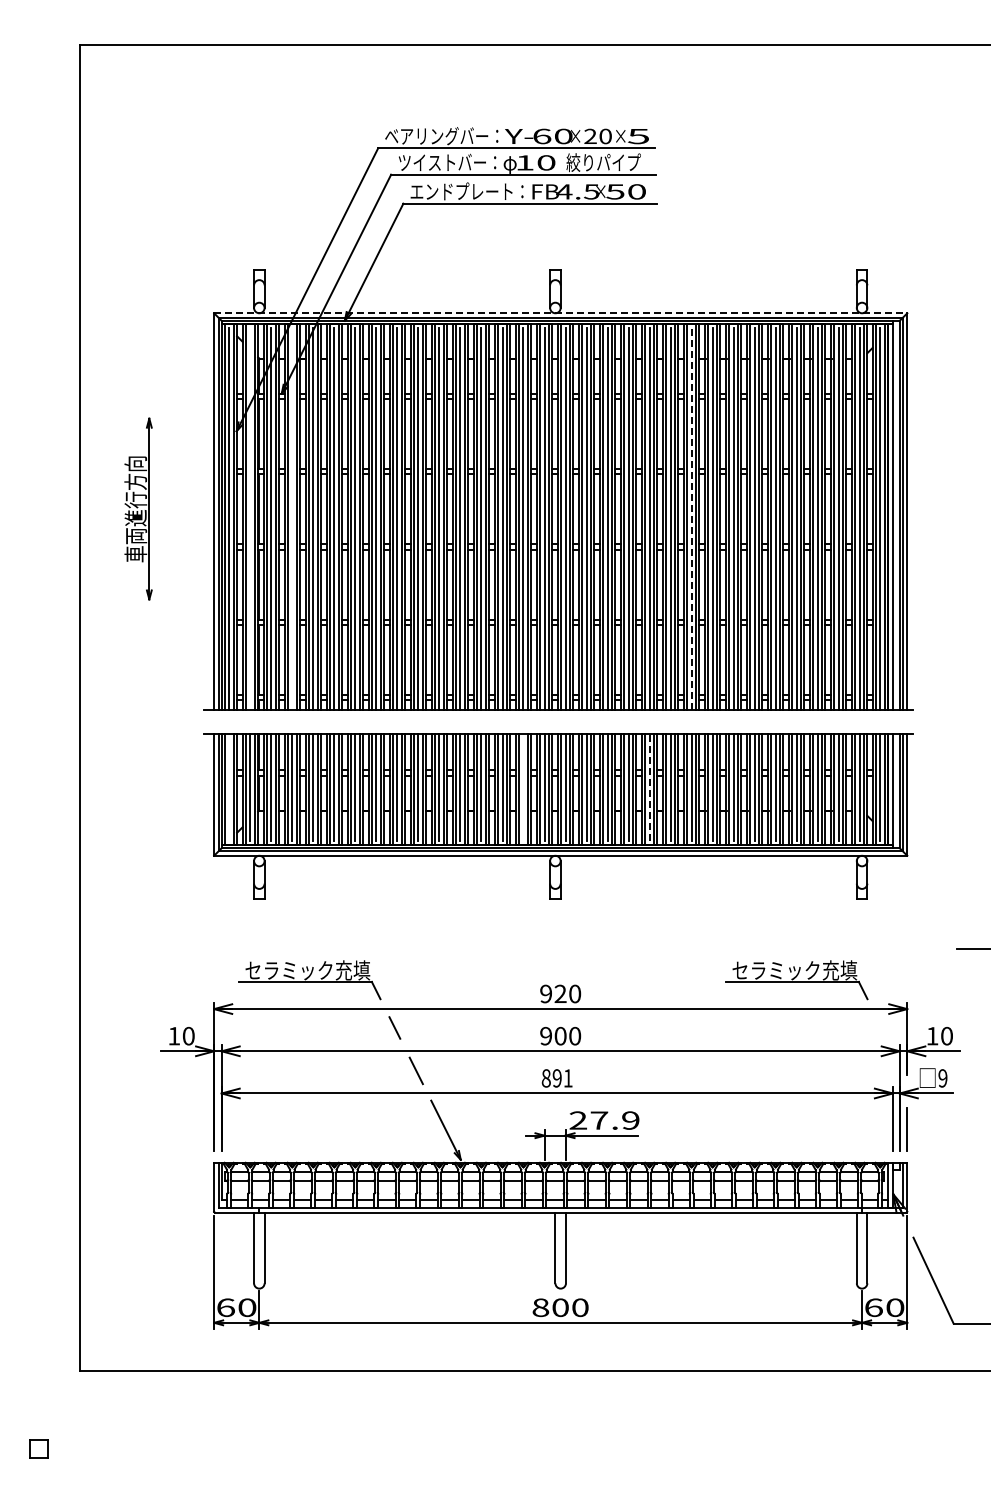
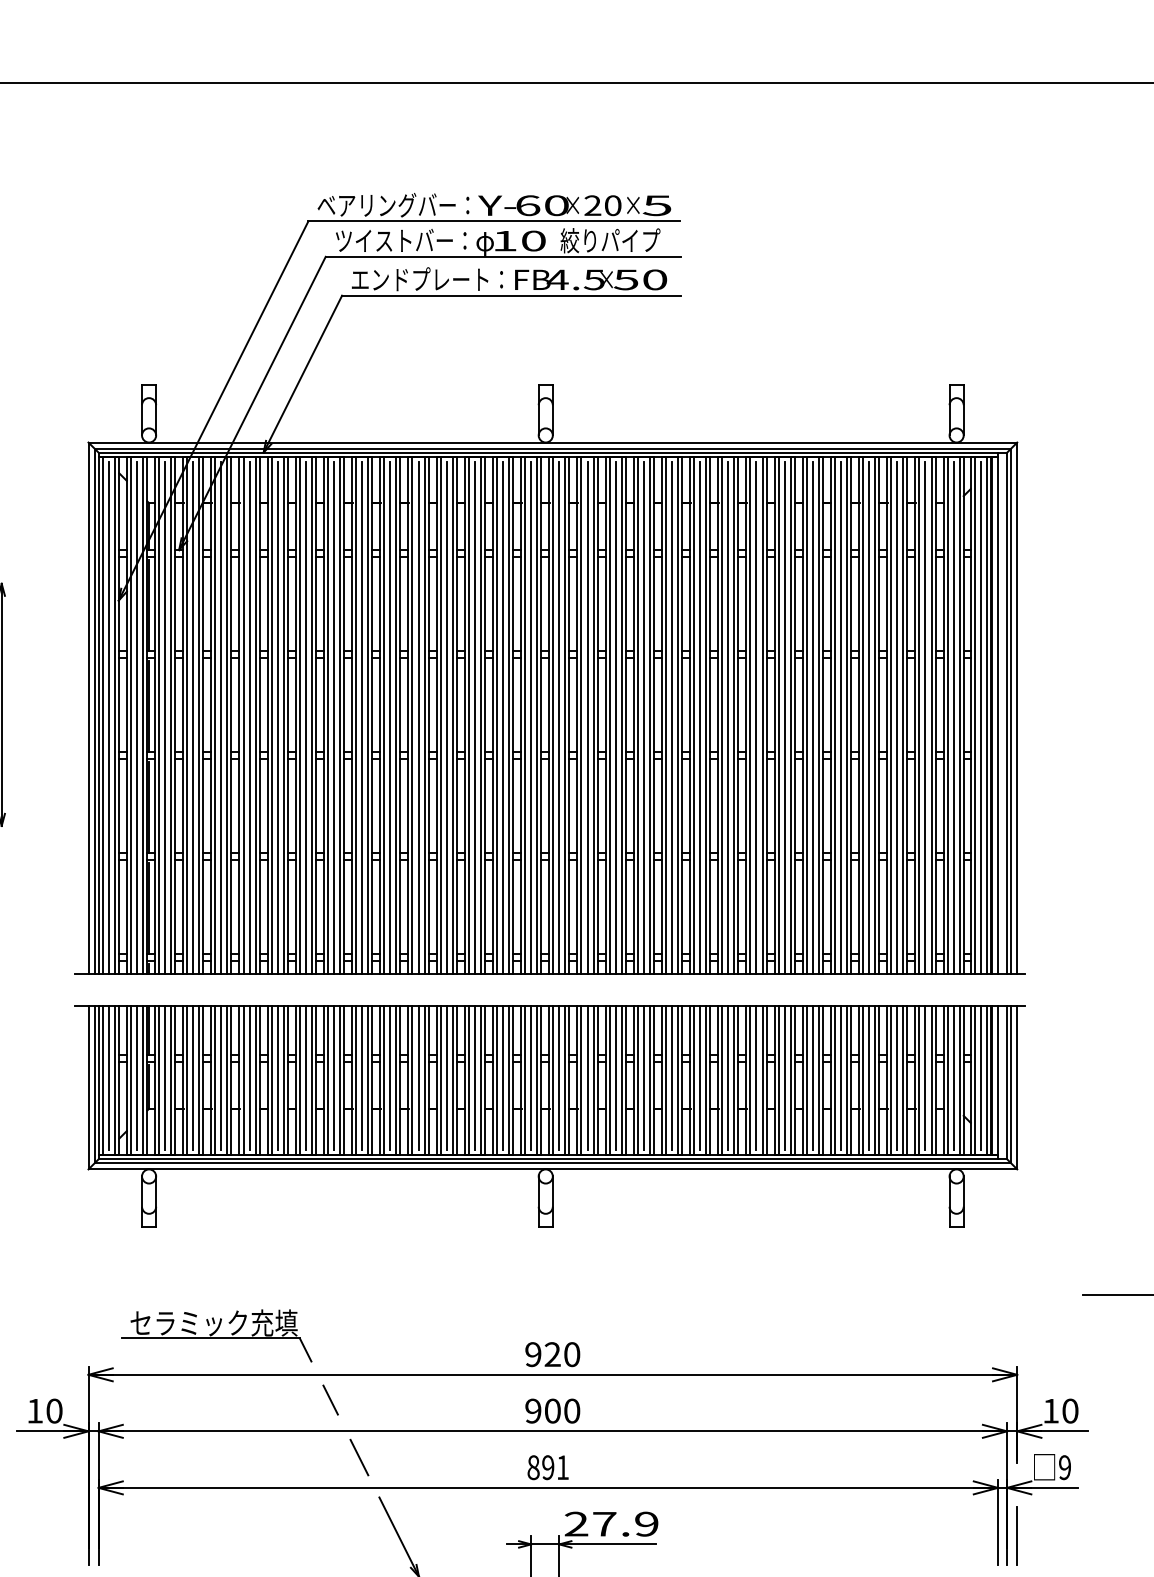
line: (560, 313) -> (552, 442), dashed -> solid
line: (250, 518) -> (137, 717), added
line: (292, 518) -> (193, 717), added
line: (691, 518) -> (728, 717), dashed -> solid
line: (229, 787) -> (109, 1077), added
line: (523, 787) -> (503, 1077), added
line: (649, 787) -> (671, 1077), dashed -> solid
part: (796, 980) -> (868, 1336), removed

